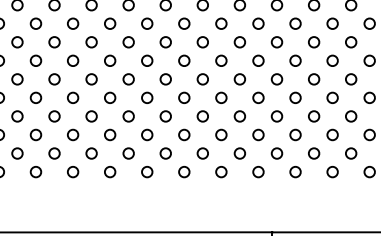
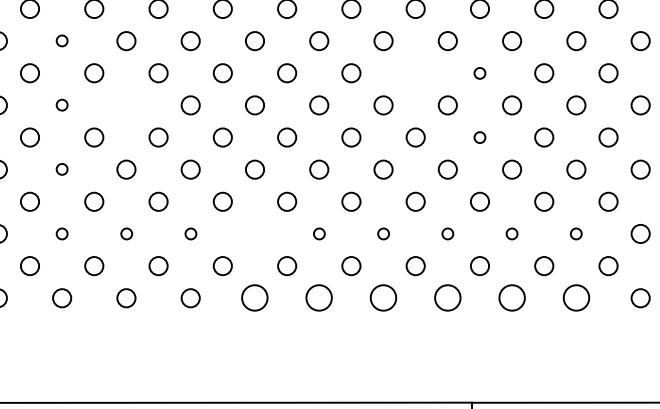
circle: (35, 23) -> (61, 40), size x0.6
circle: (239, 42) -> (414, 73), removed
circle: (276, 42) -> (479, 73), size x0.6
circle: (35, 60) -> (61, 104), size x0.6
circle: (73, 60) -> (127, 104), removed
circle: (276, 79) -> (479, 137), size x0.6
circle: (35, 97) -> (61, 168), size x0.6
circle: (35, 134) -> (61, 233), size x0.6
circle: (73, 134) -> (127, 233), size x0.6
circle: (110, 134) -> (191, 233), size x0.6
circle: (147, 134) -> (255, 233), removed
circle: (184, 134) -> (319, 233), size x0.6
circle: (221, 134) -> (383, 233), size x0.6
circle: (258, 134) -> (447, 233), size x0.6
circle: (295, 134) -> (512, 233), size x0.6
circle: (332, 134) -> (576, 233), size x0.6
circle: (147, 172) -> (255, 298), size x1.4
circle: (184, 172) -> (319, 298), size x1.4
circle: (221, 172) -> (383, 298), size x1.4
circle: (258, 172) -> (447, 298), size x1.4
circle: (295, 172) -> (512, 298), size x1.4
circle: (332, 172) -> (576, 298), size x1.4

